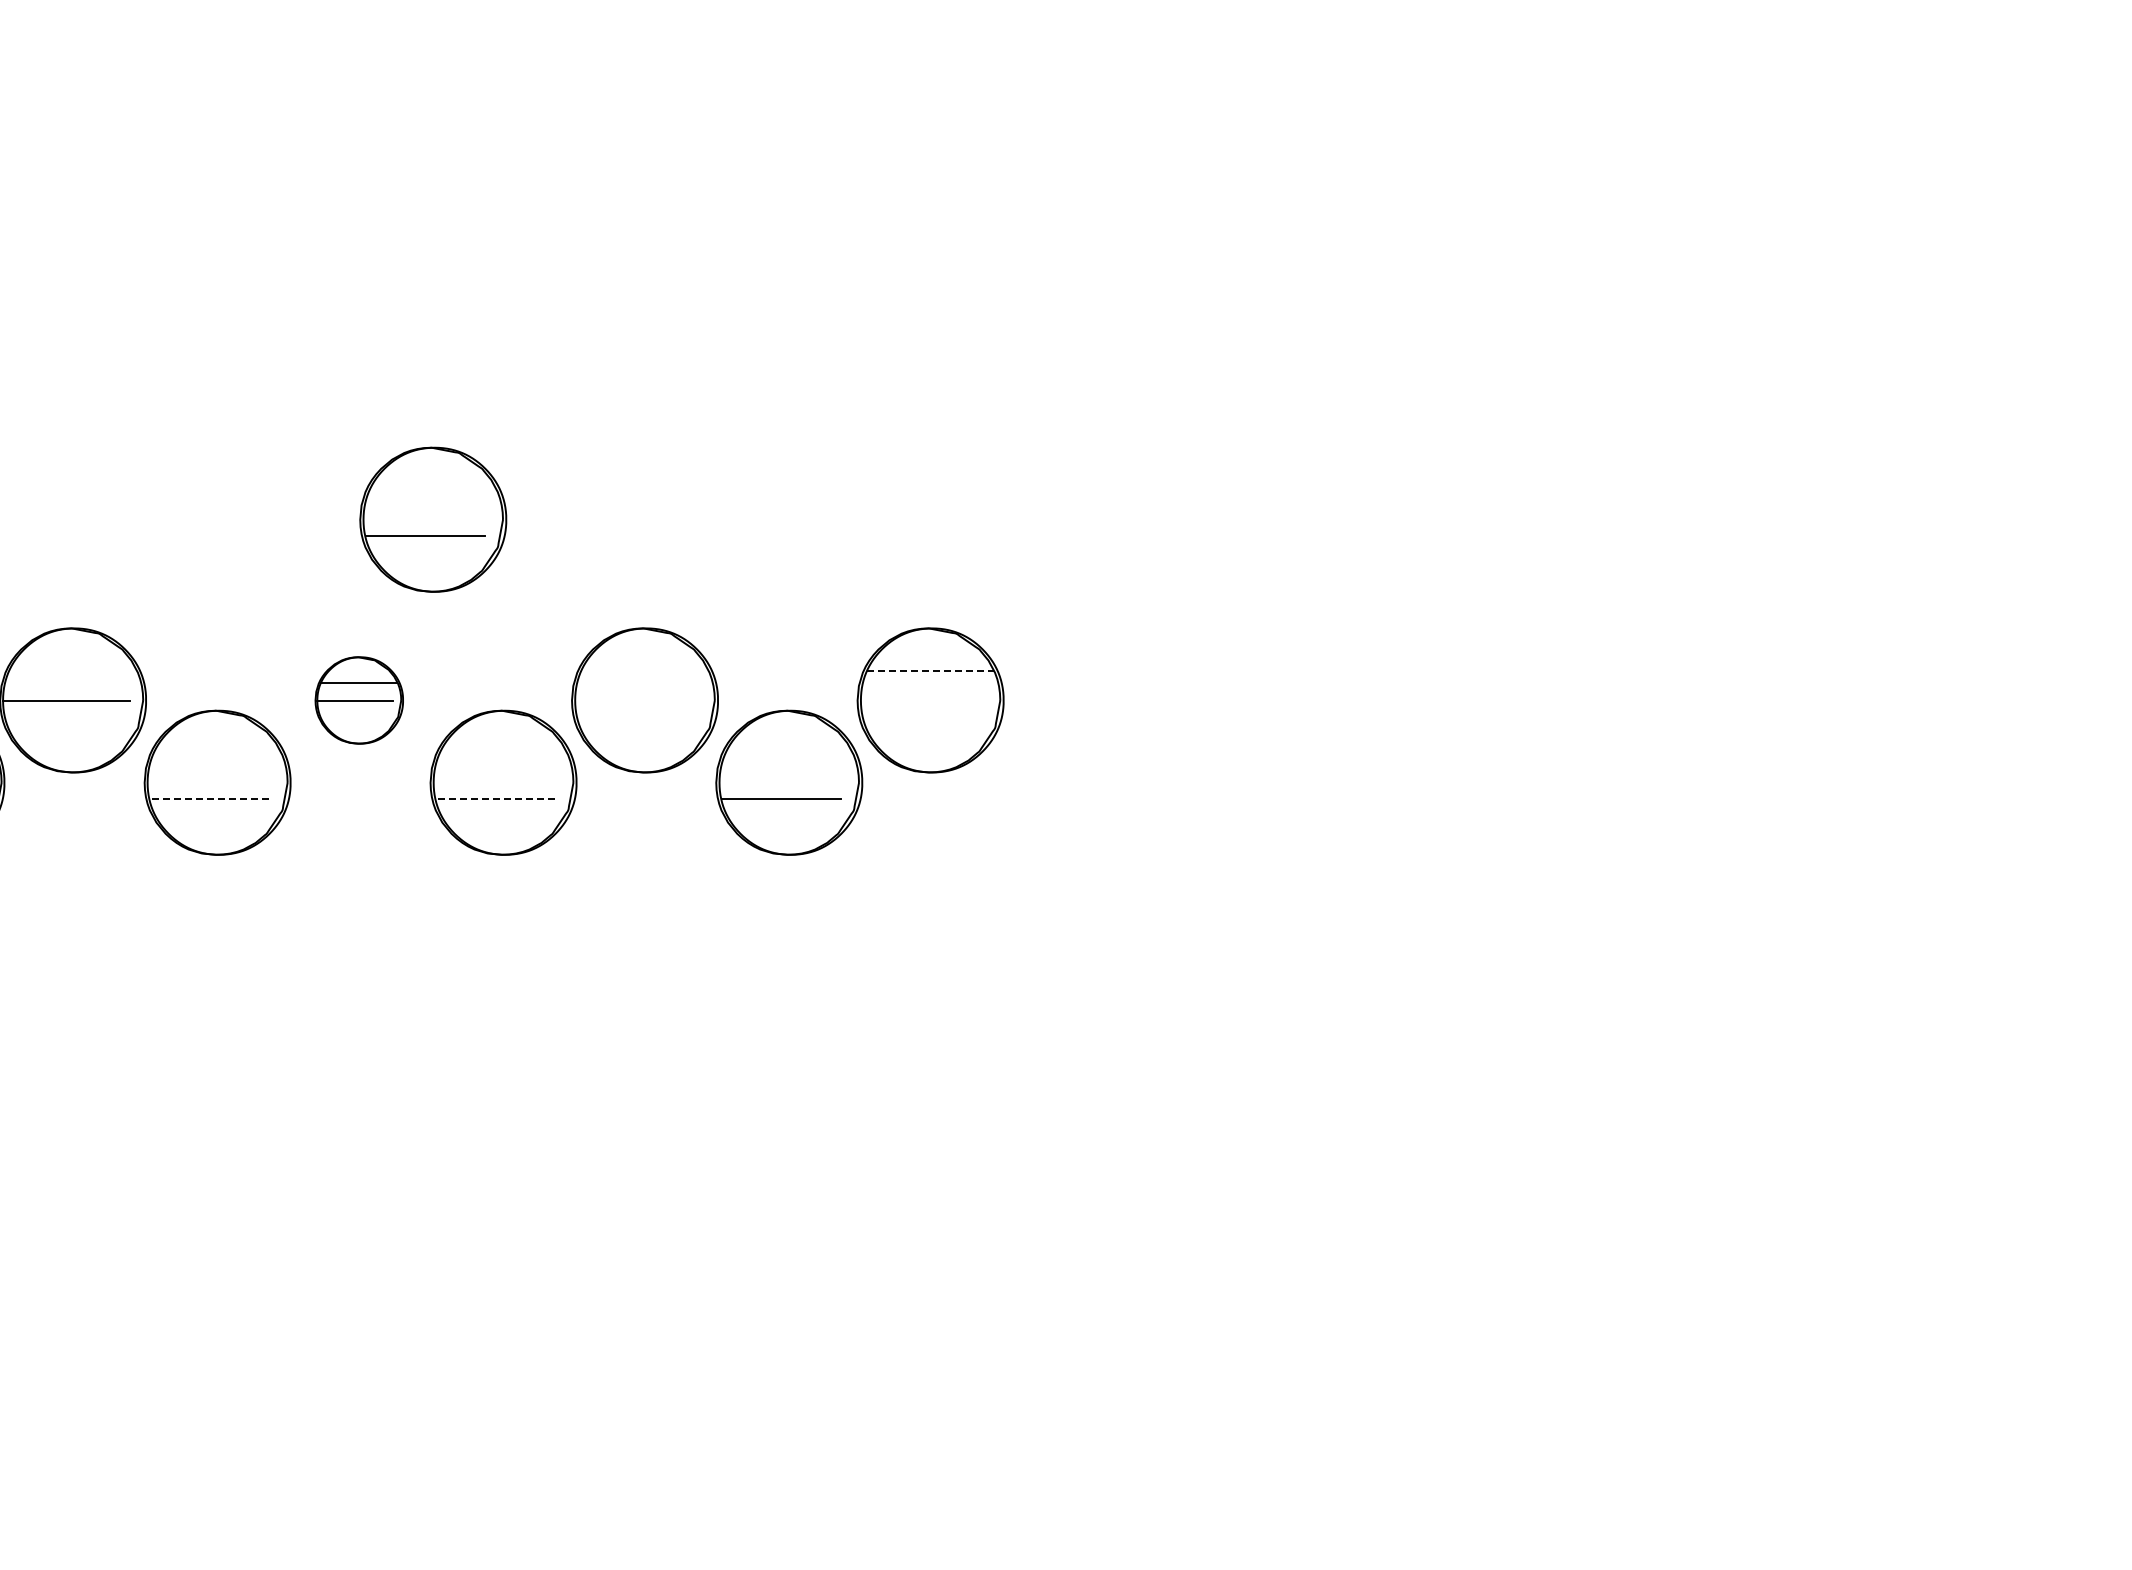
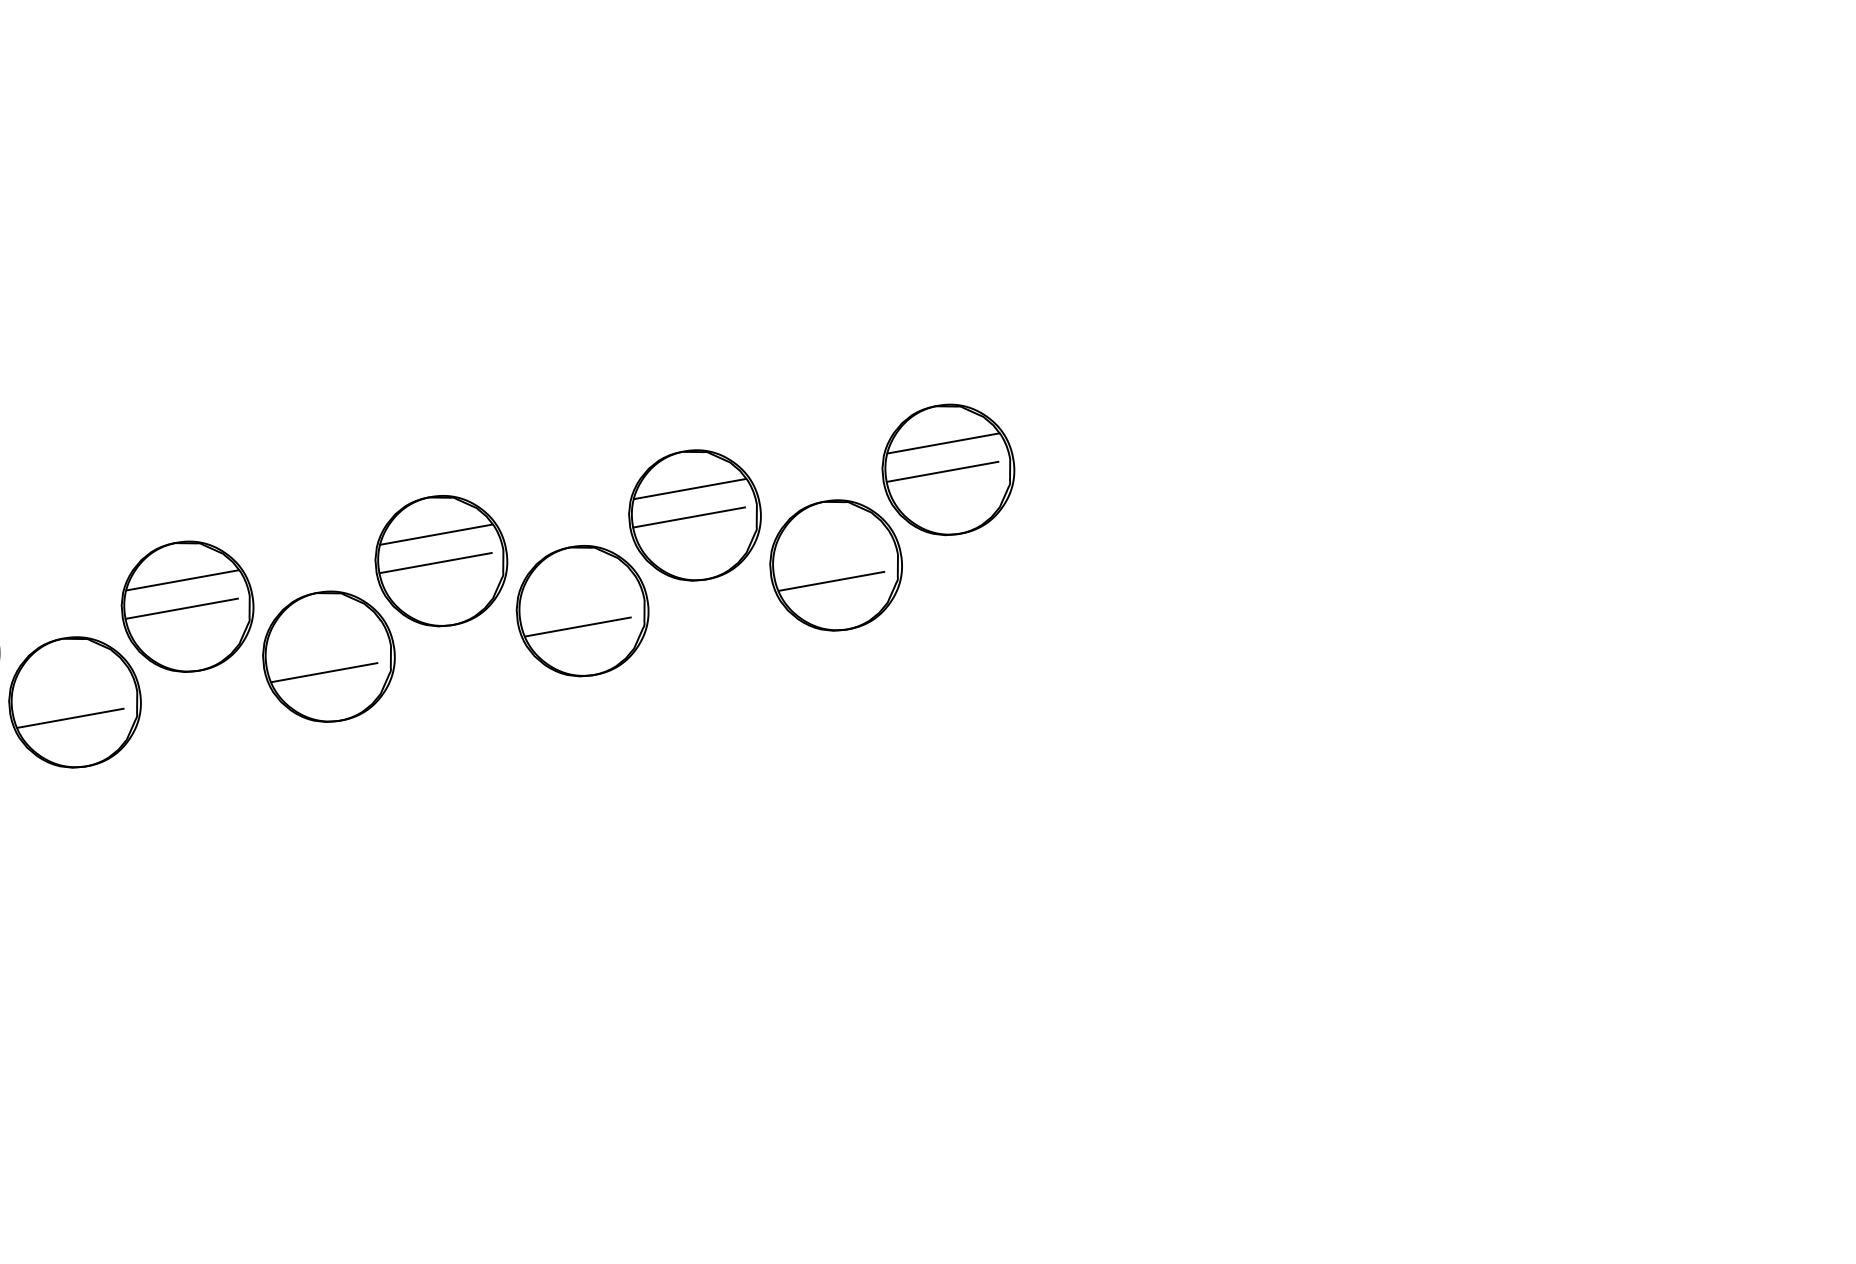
part: (433, 519) -> (478, 388), removed
line: (72, 670) -> (182, 580), added
line: (644, 670) -> (689, 489), added
line: (931, 670) -> (944, 443), dashed -> solid
part: (359, 700) -> (441, 561), size x1.67
line: (638, 701) -> (689, 517), added
line: (923, 701) -> (942, 471), added
line: (209, 799) -> (324, 672), dashed -> solid
line: (495, 799) -> (578, 627), dashed -> solid

